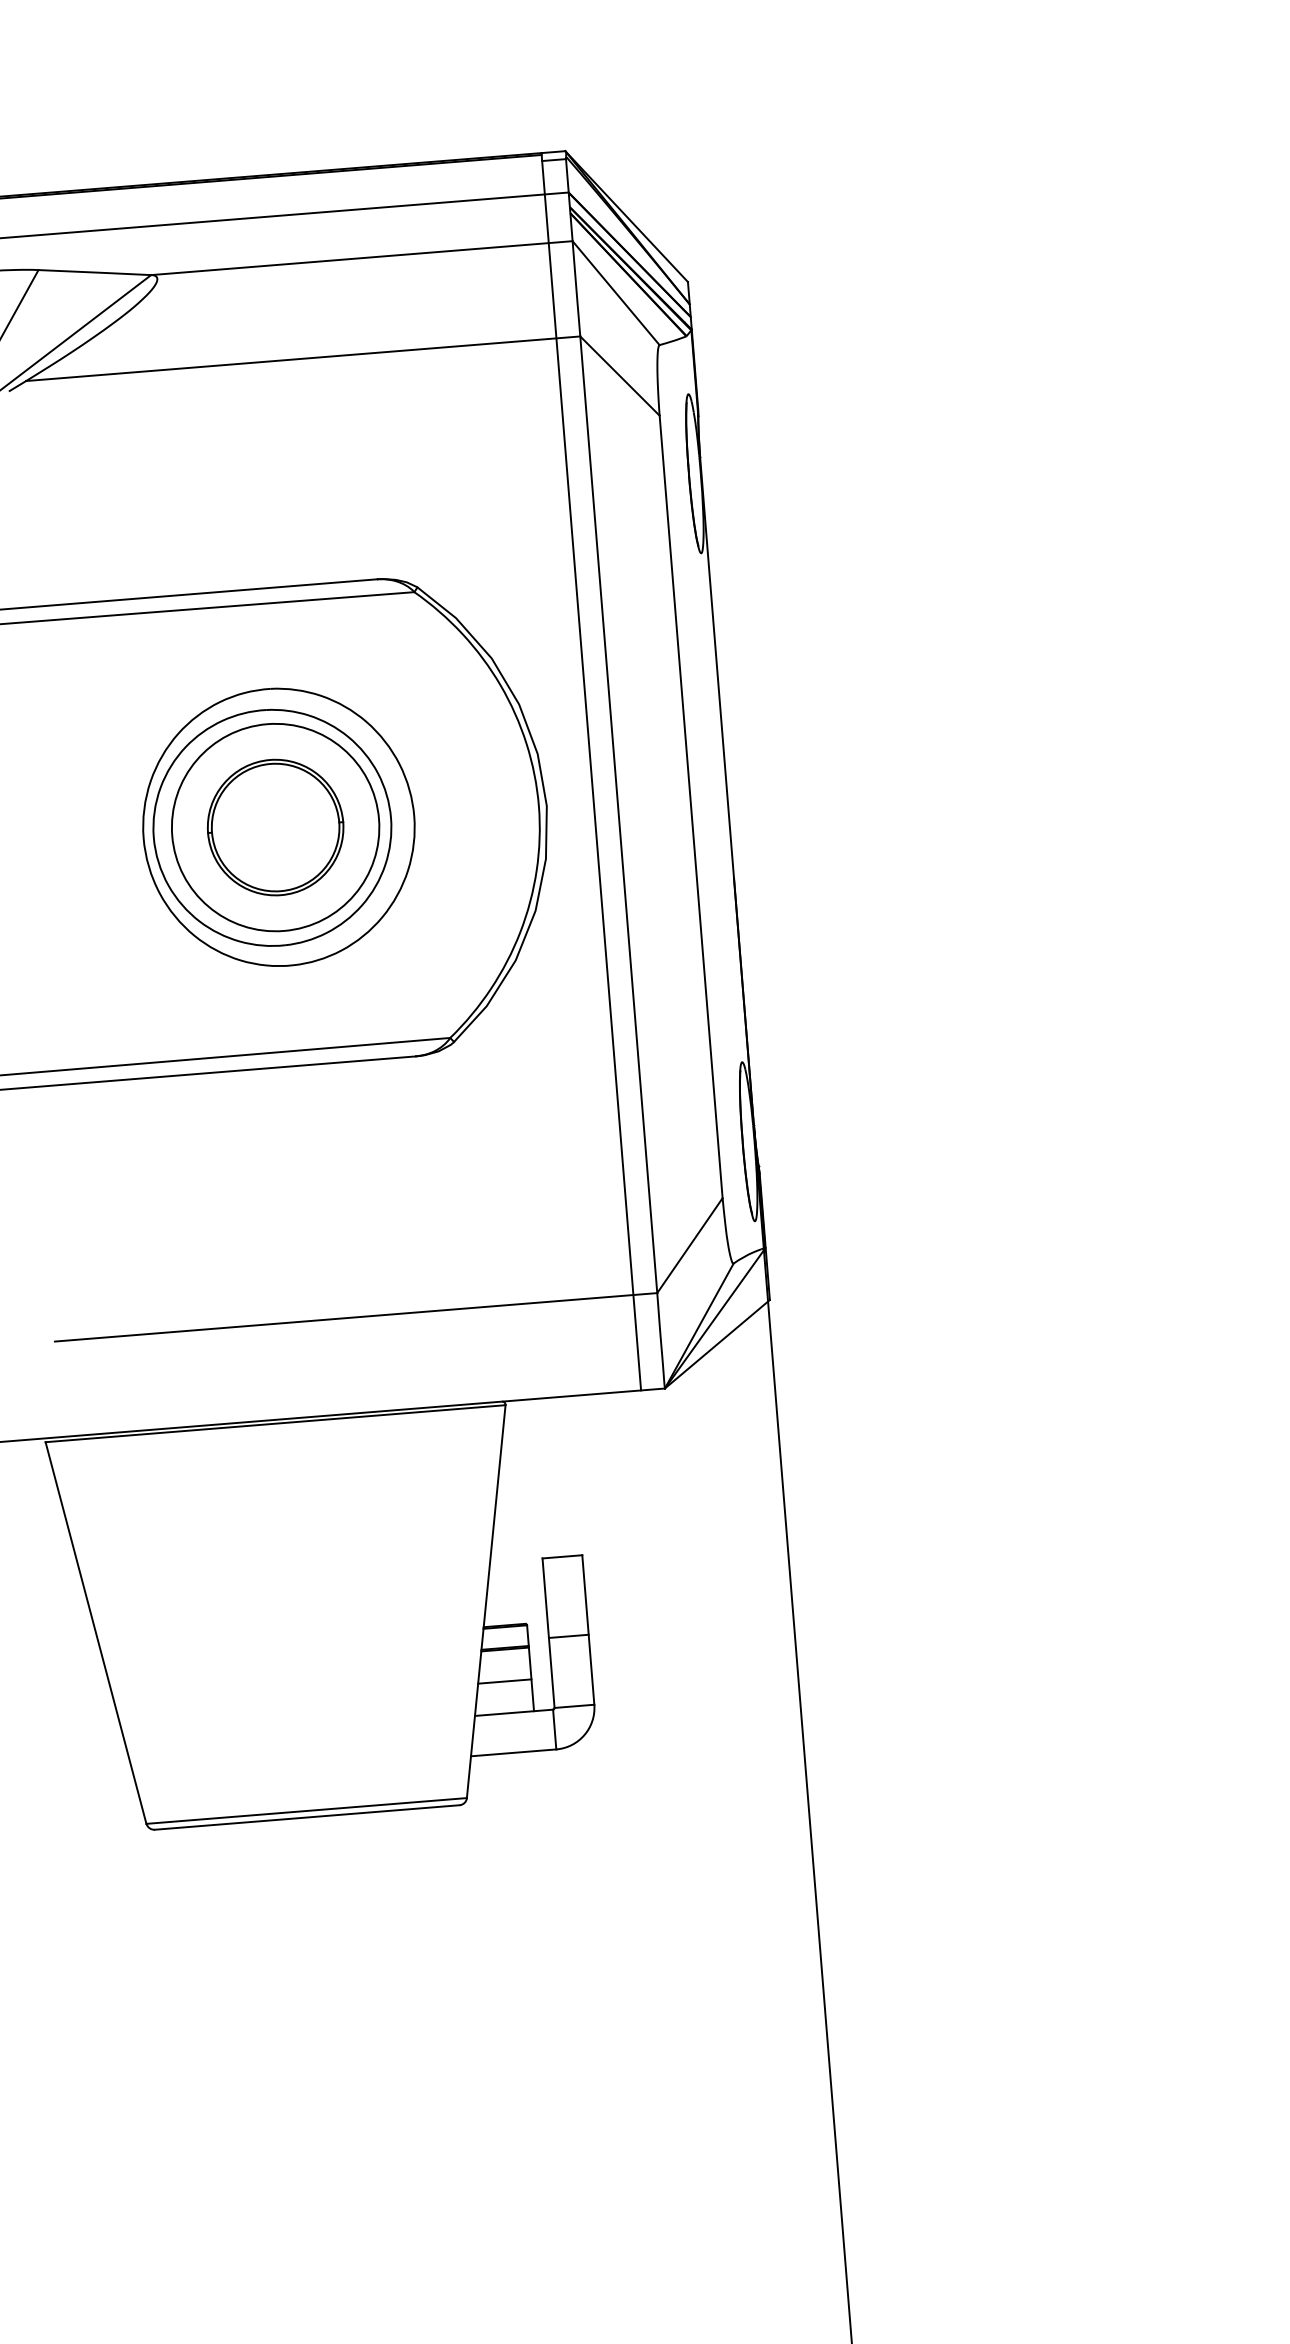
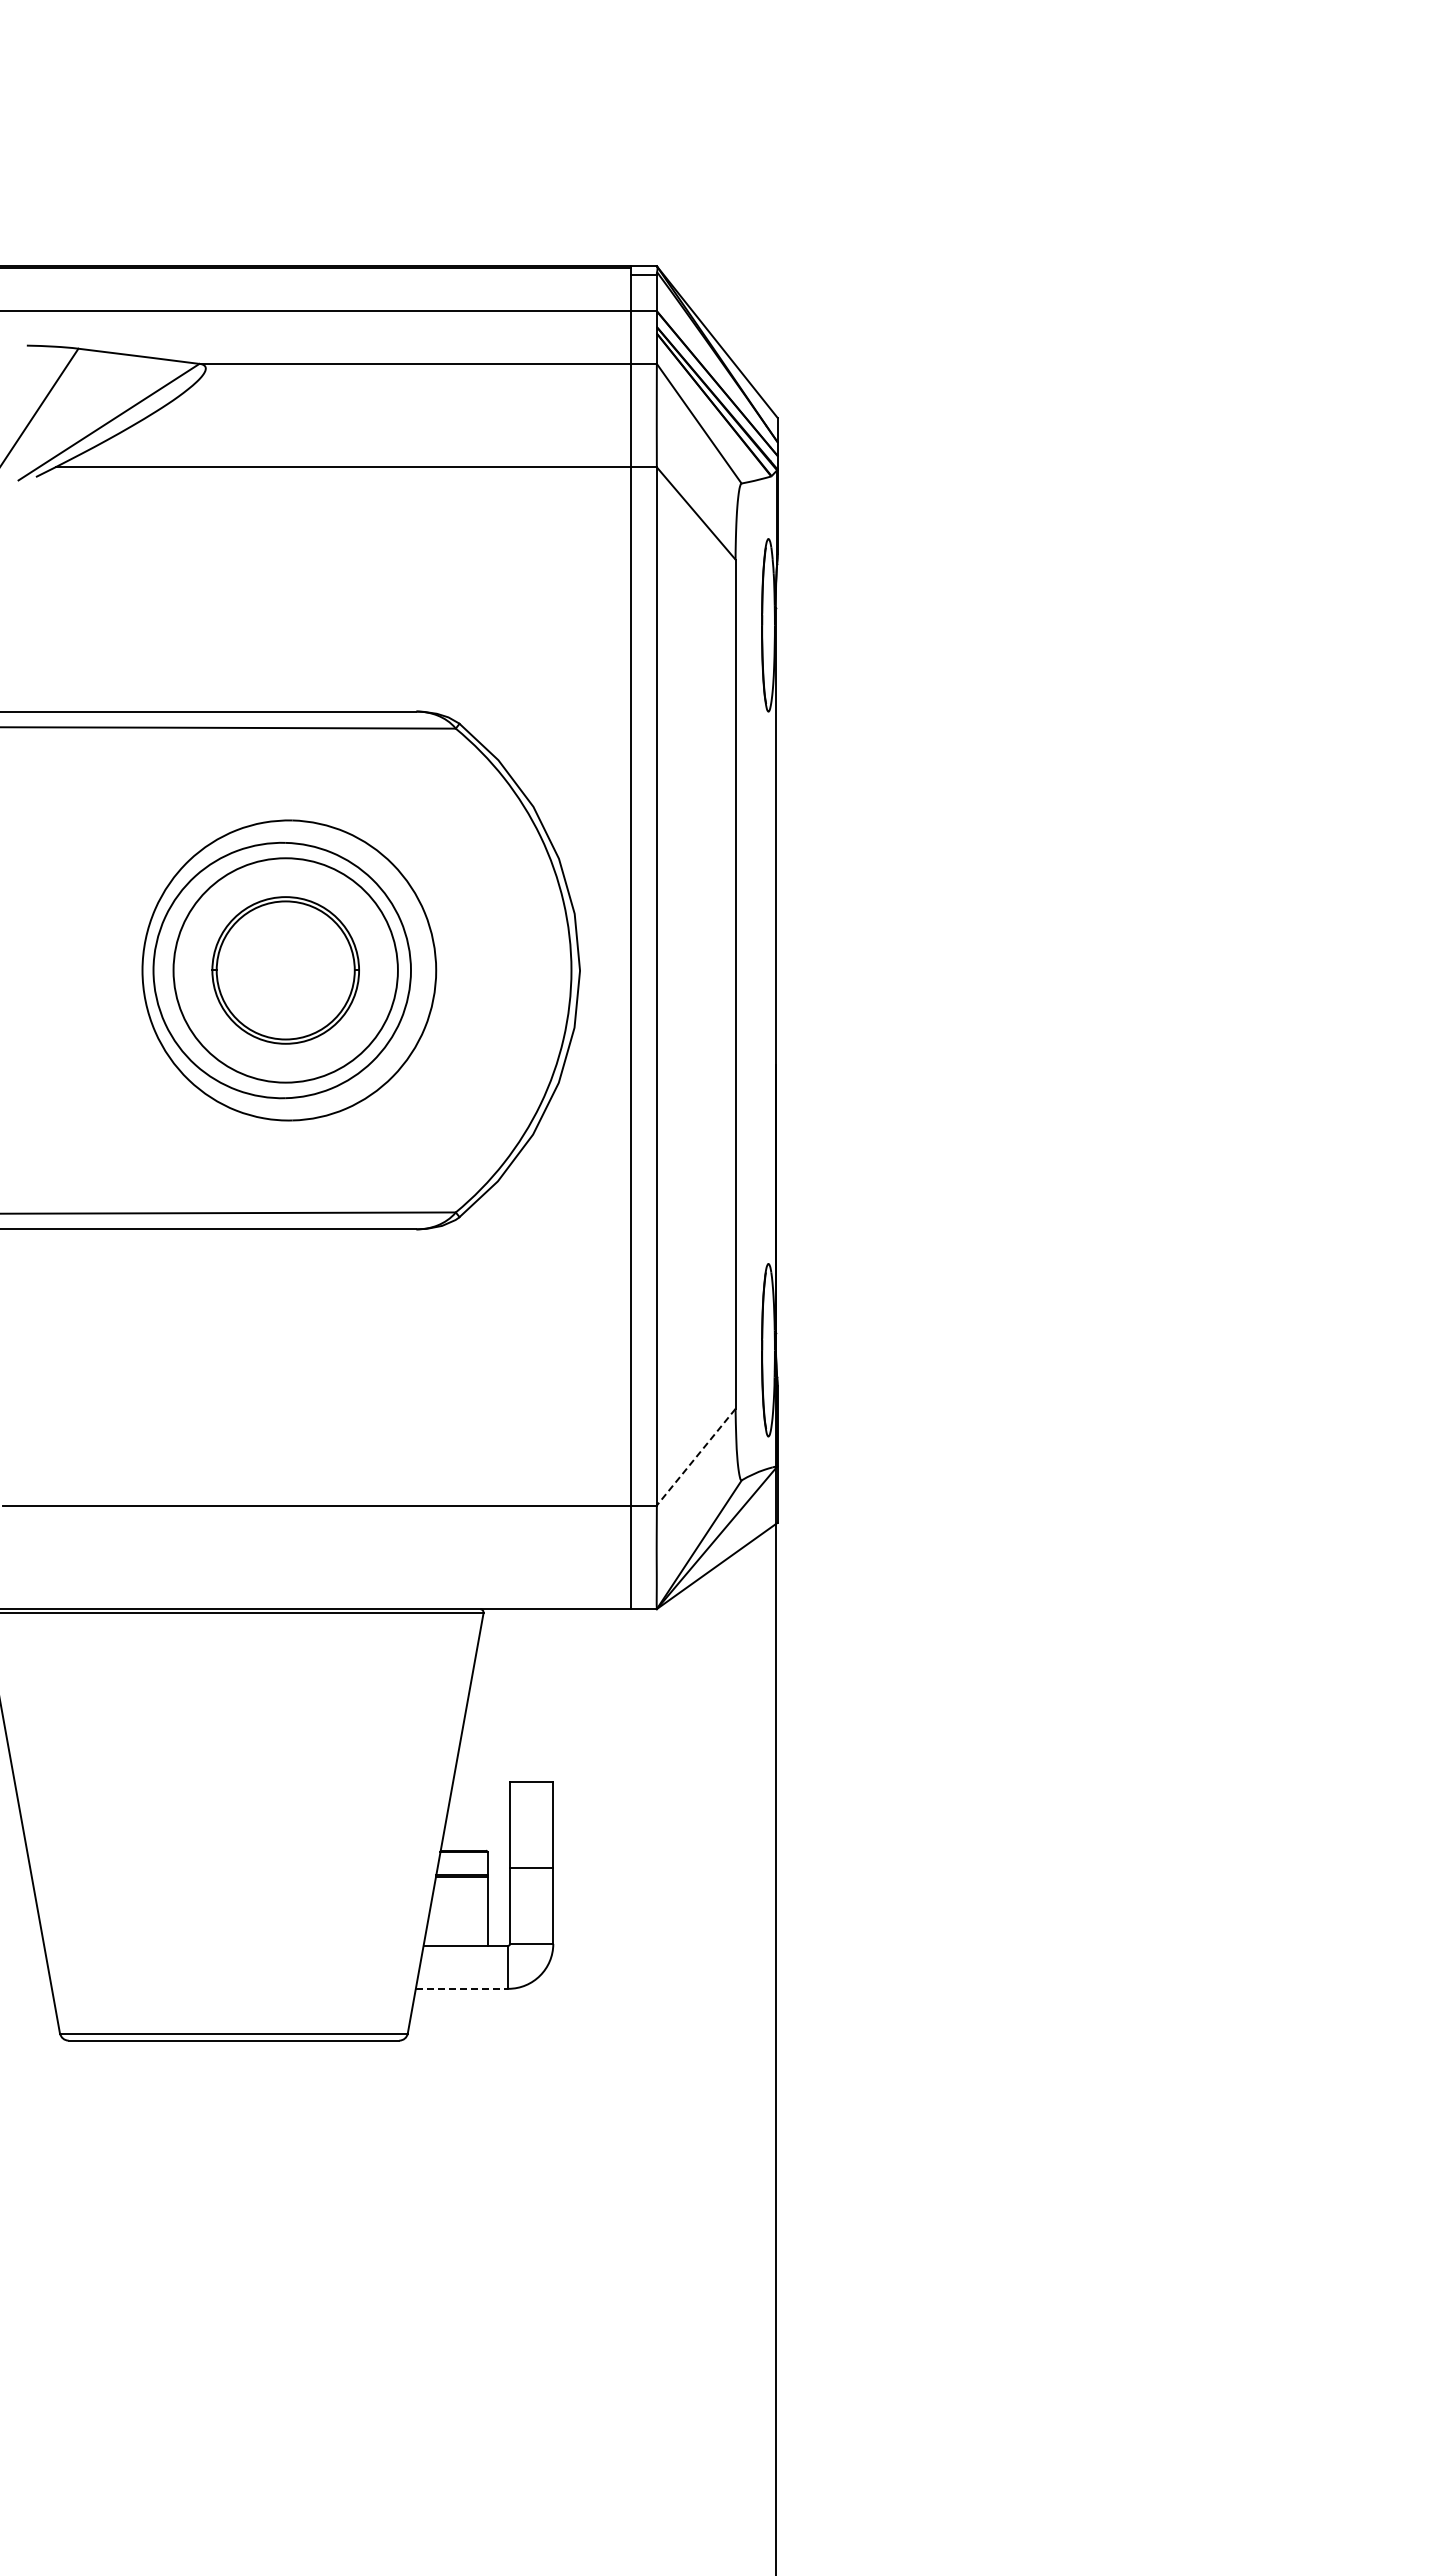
line: (689, 1245) -> (695, 1457), solid -> dashed
line: (504, 1681) -> (458, 1911), removed
line: (513, 1752) -> (462, 1988), solid -> dashed

